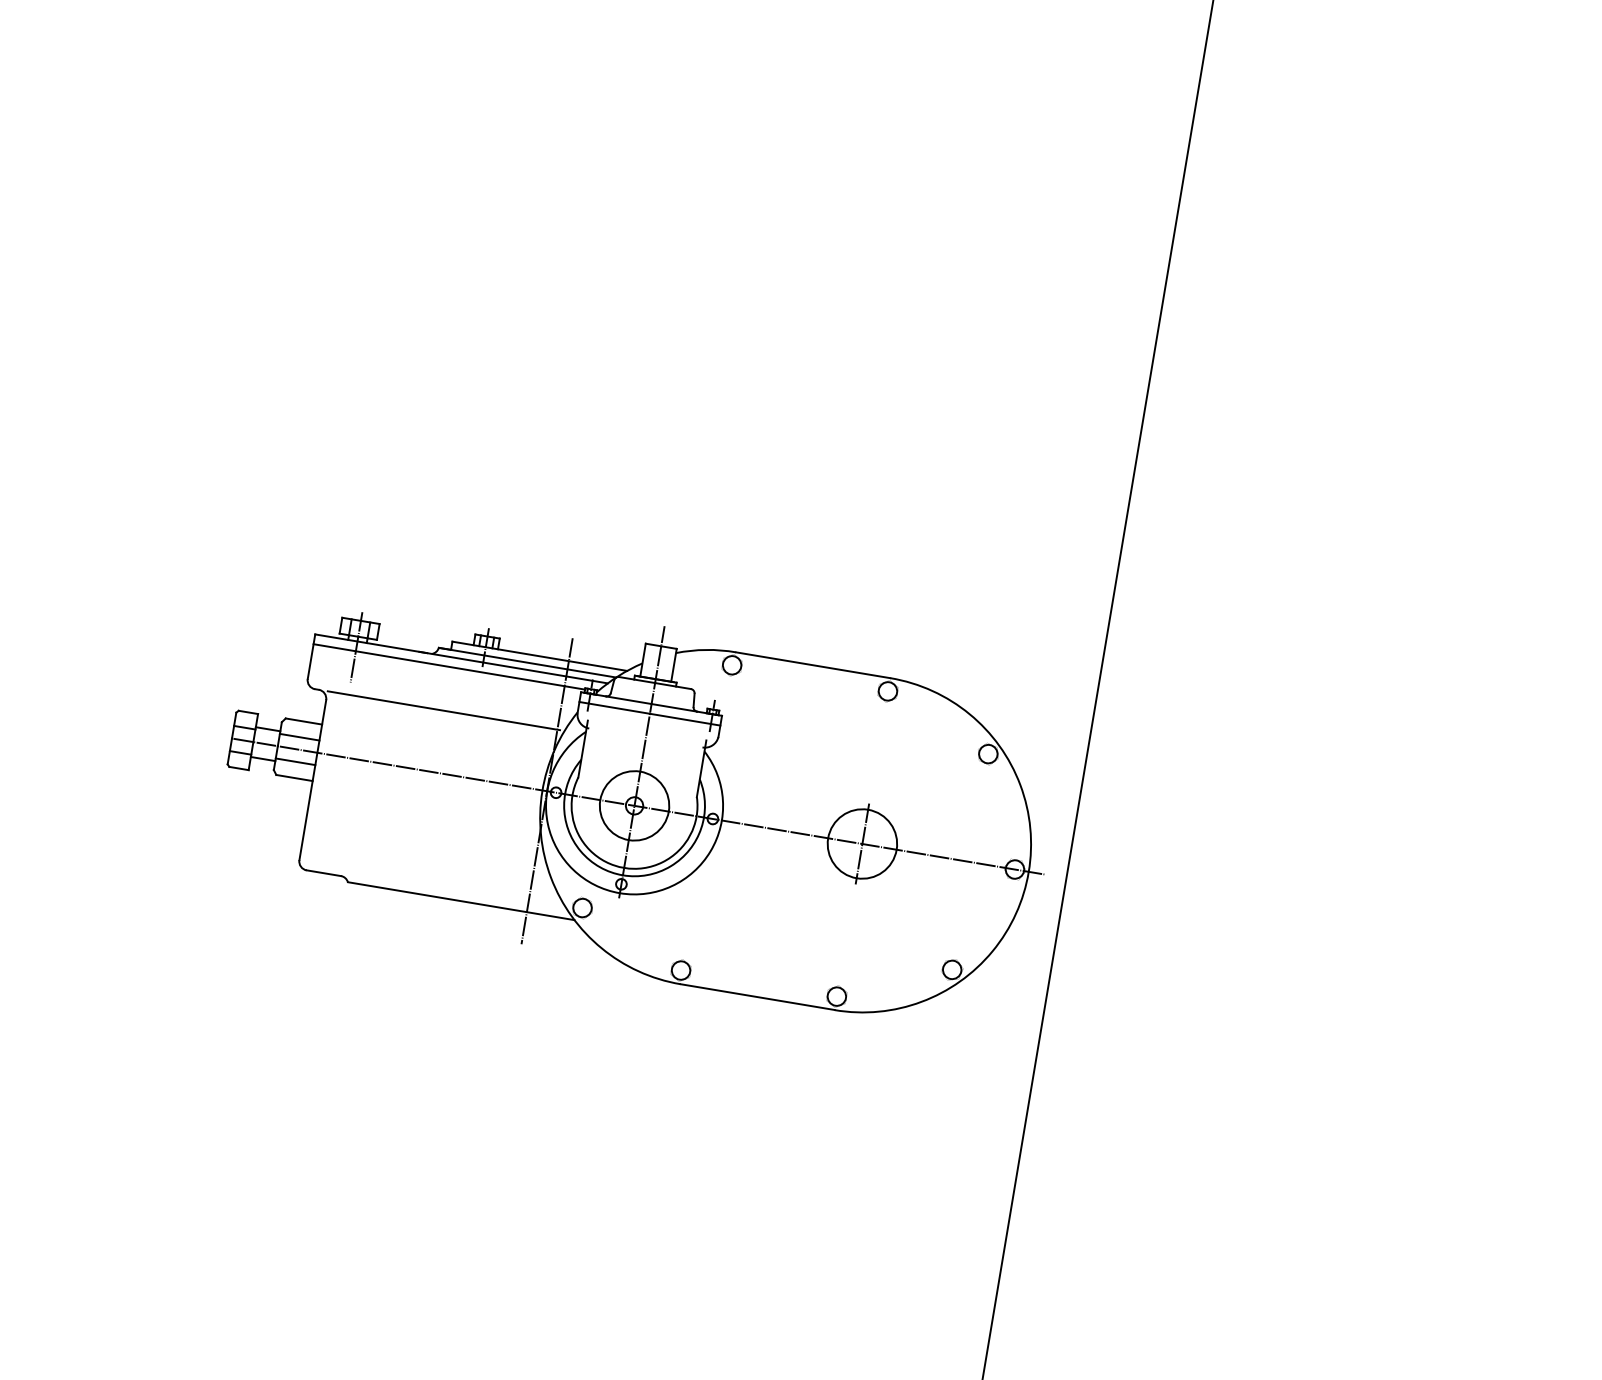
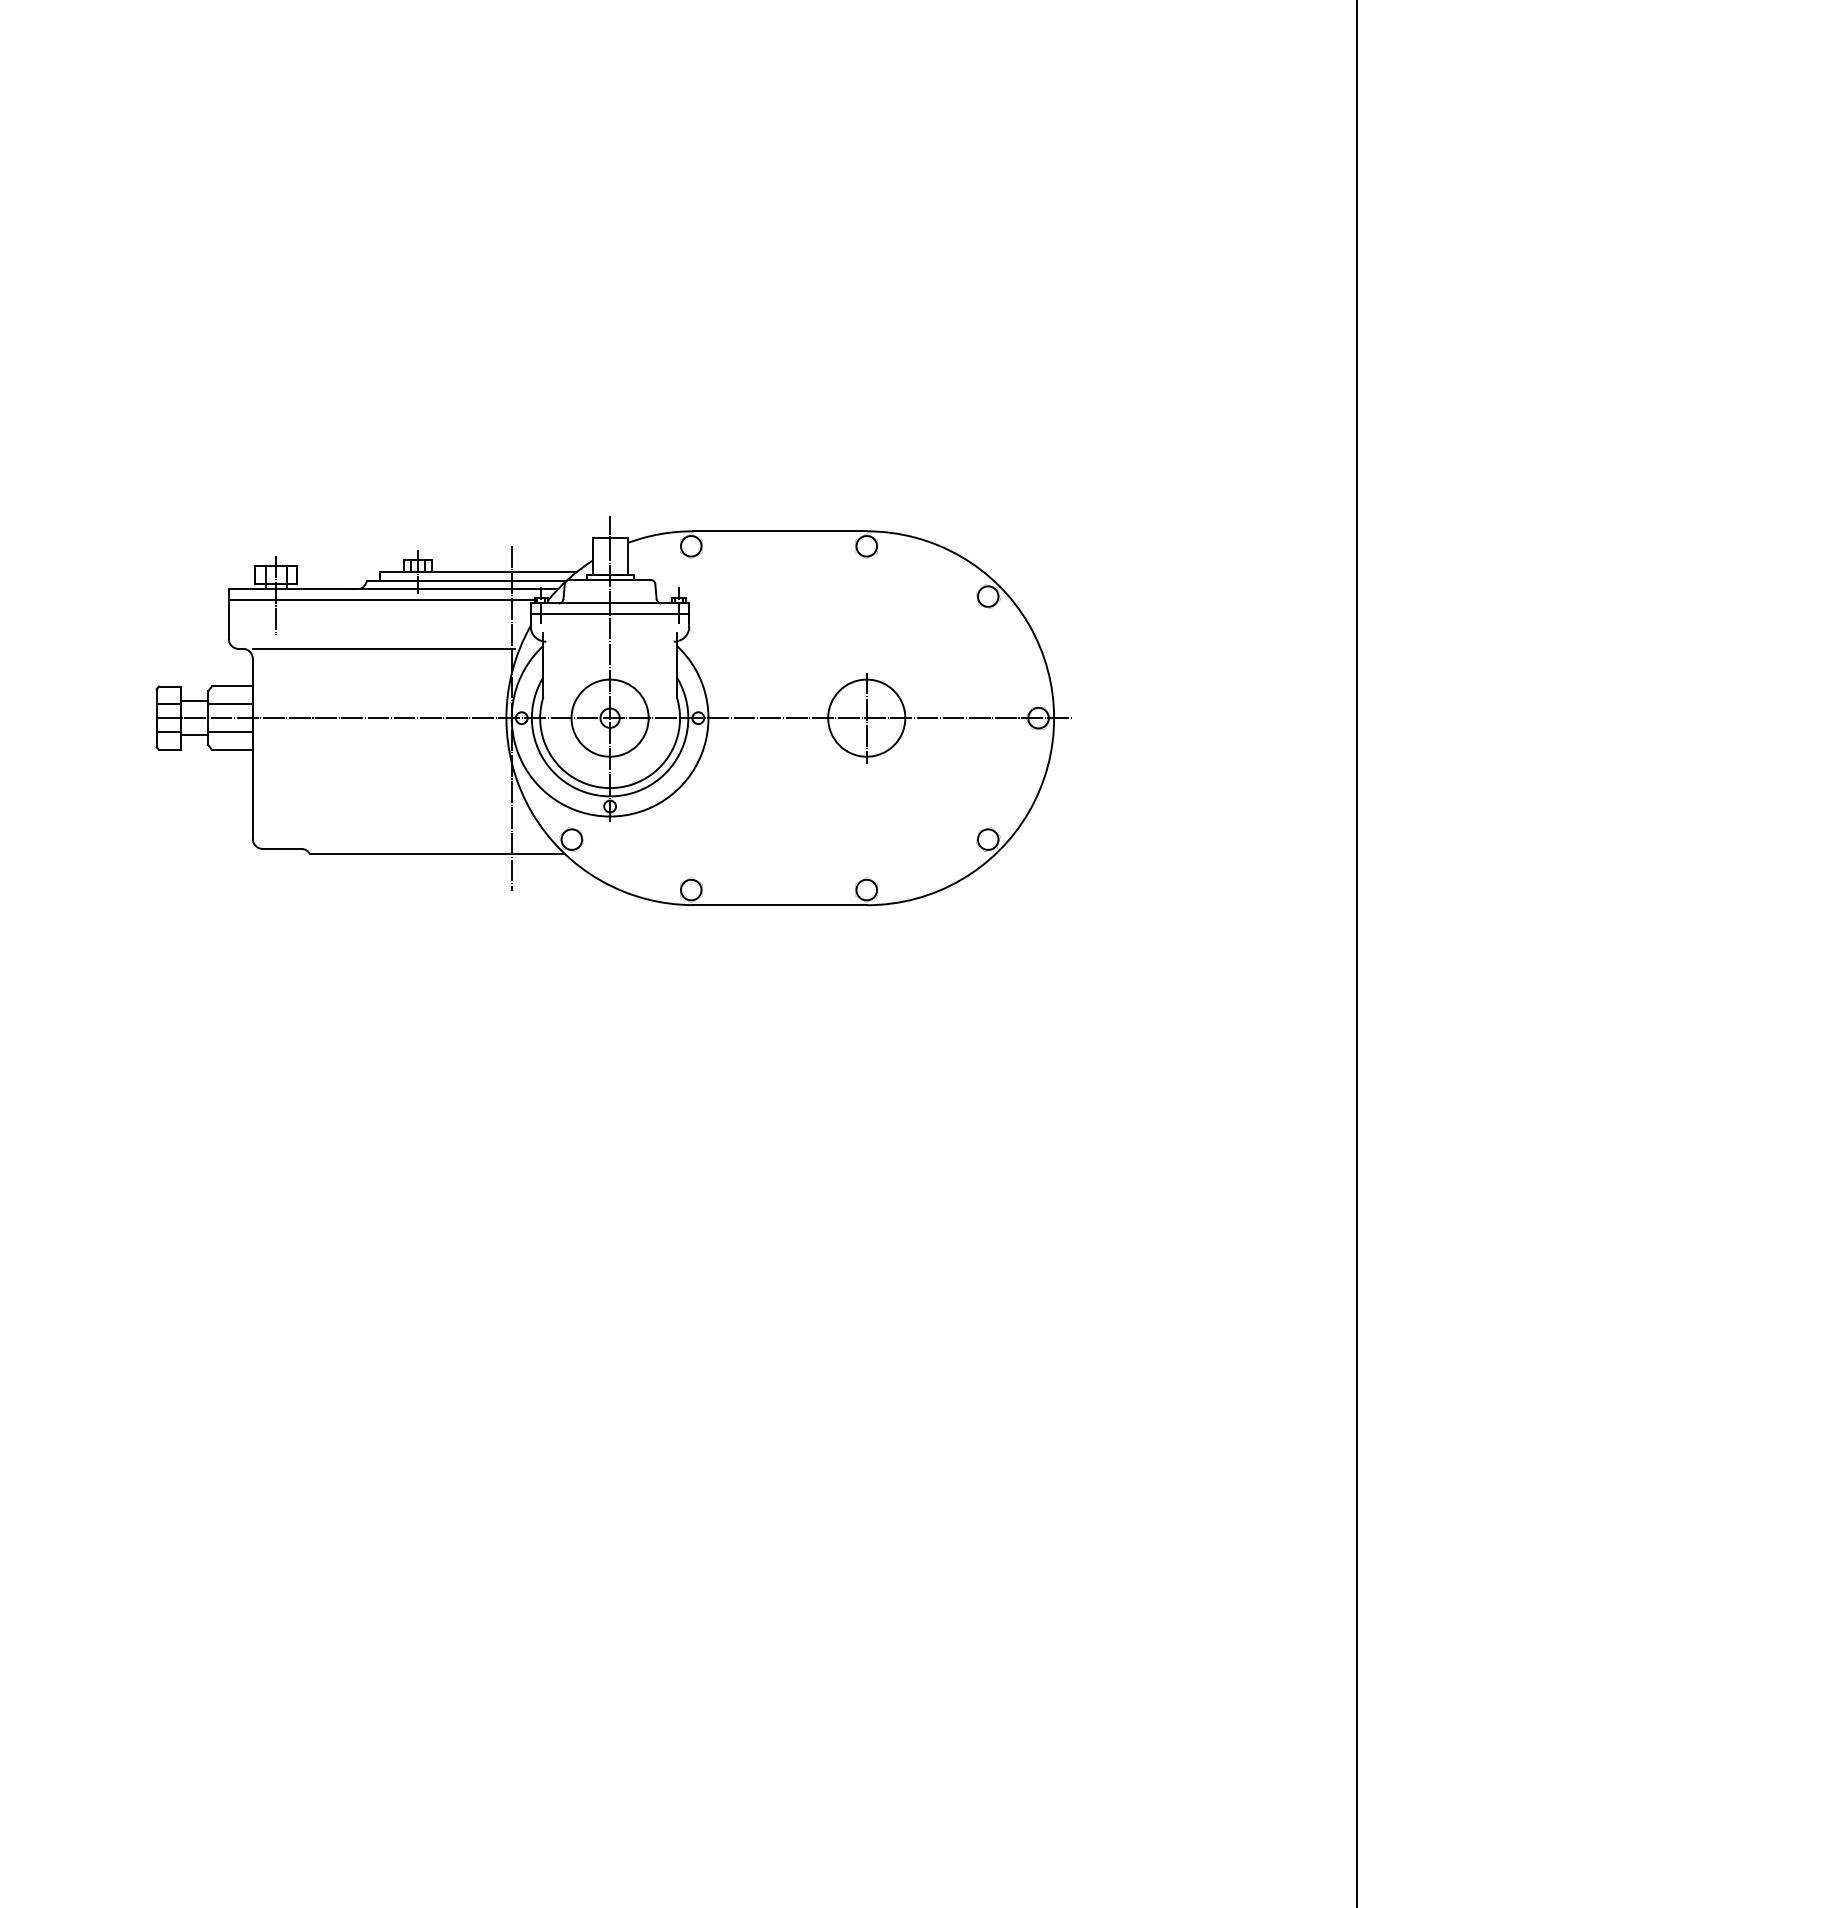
part: (638, 800) -> (613, 711), moved

